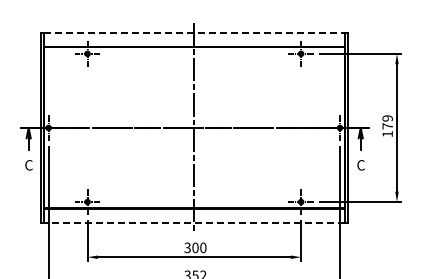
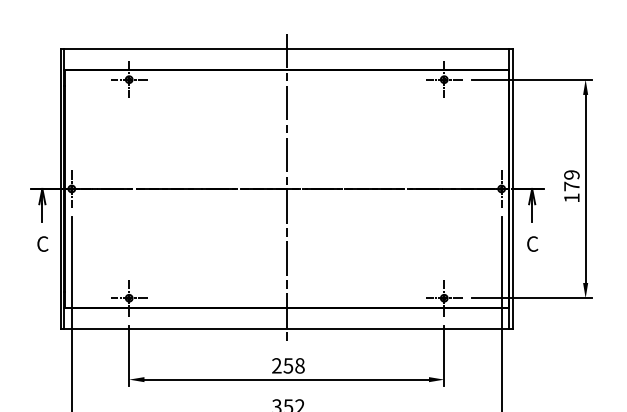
line: (194, 33) -> (286, 49), dashed -> solid
line: (194, 222) -> (286, 328), dashed -> solid
text: (195, 247) -> (288, 365), 300 -> 258

